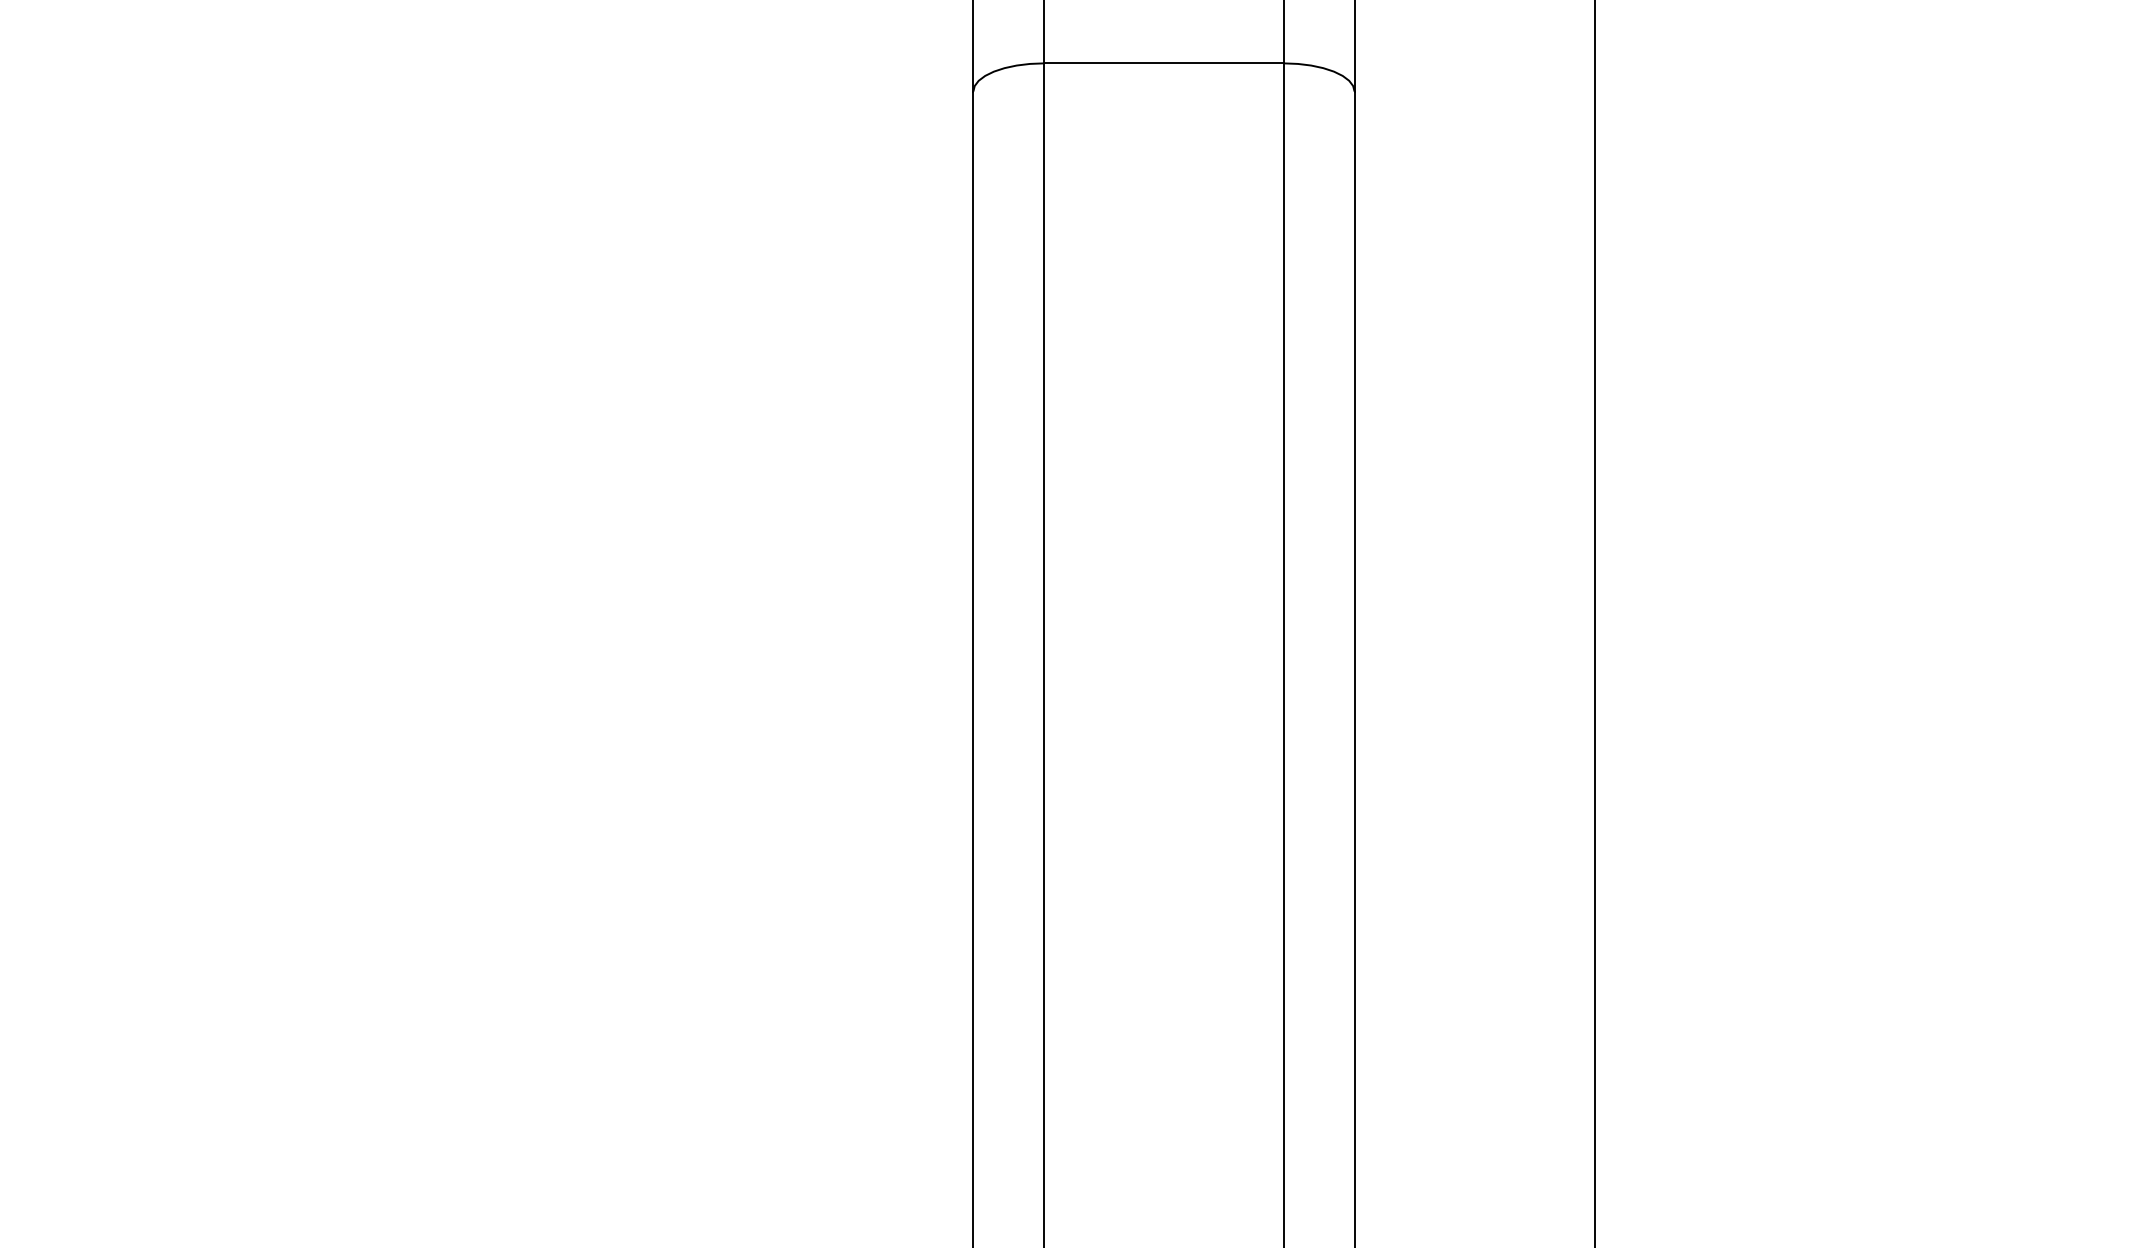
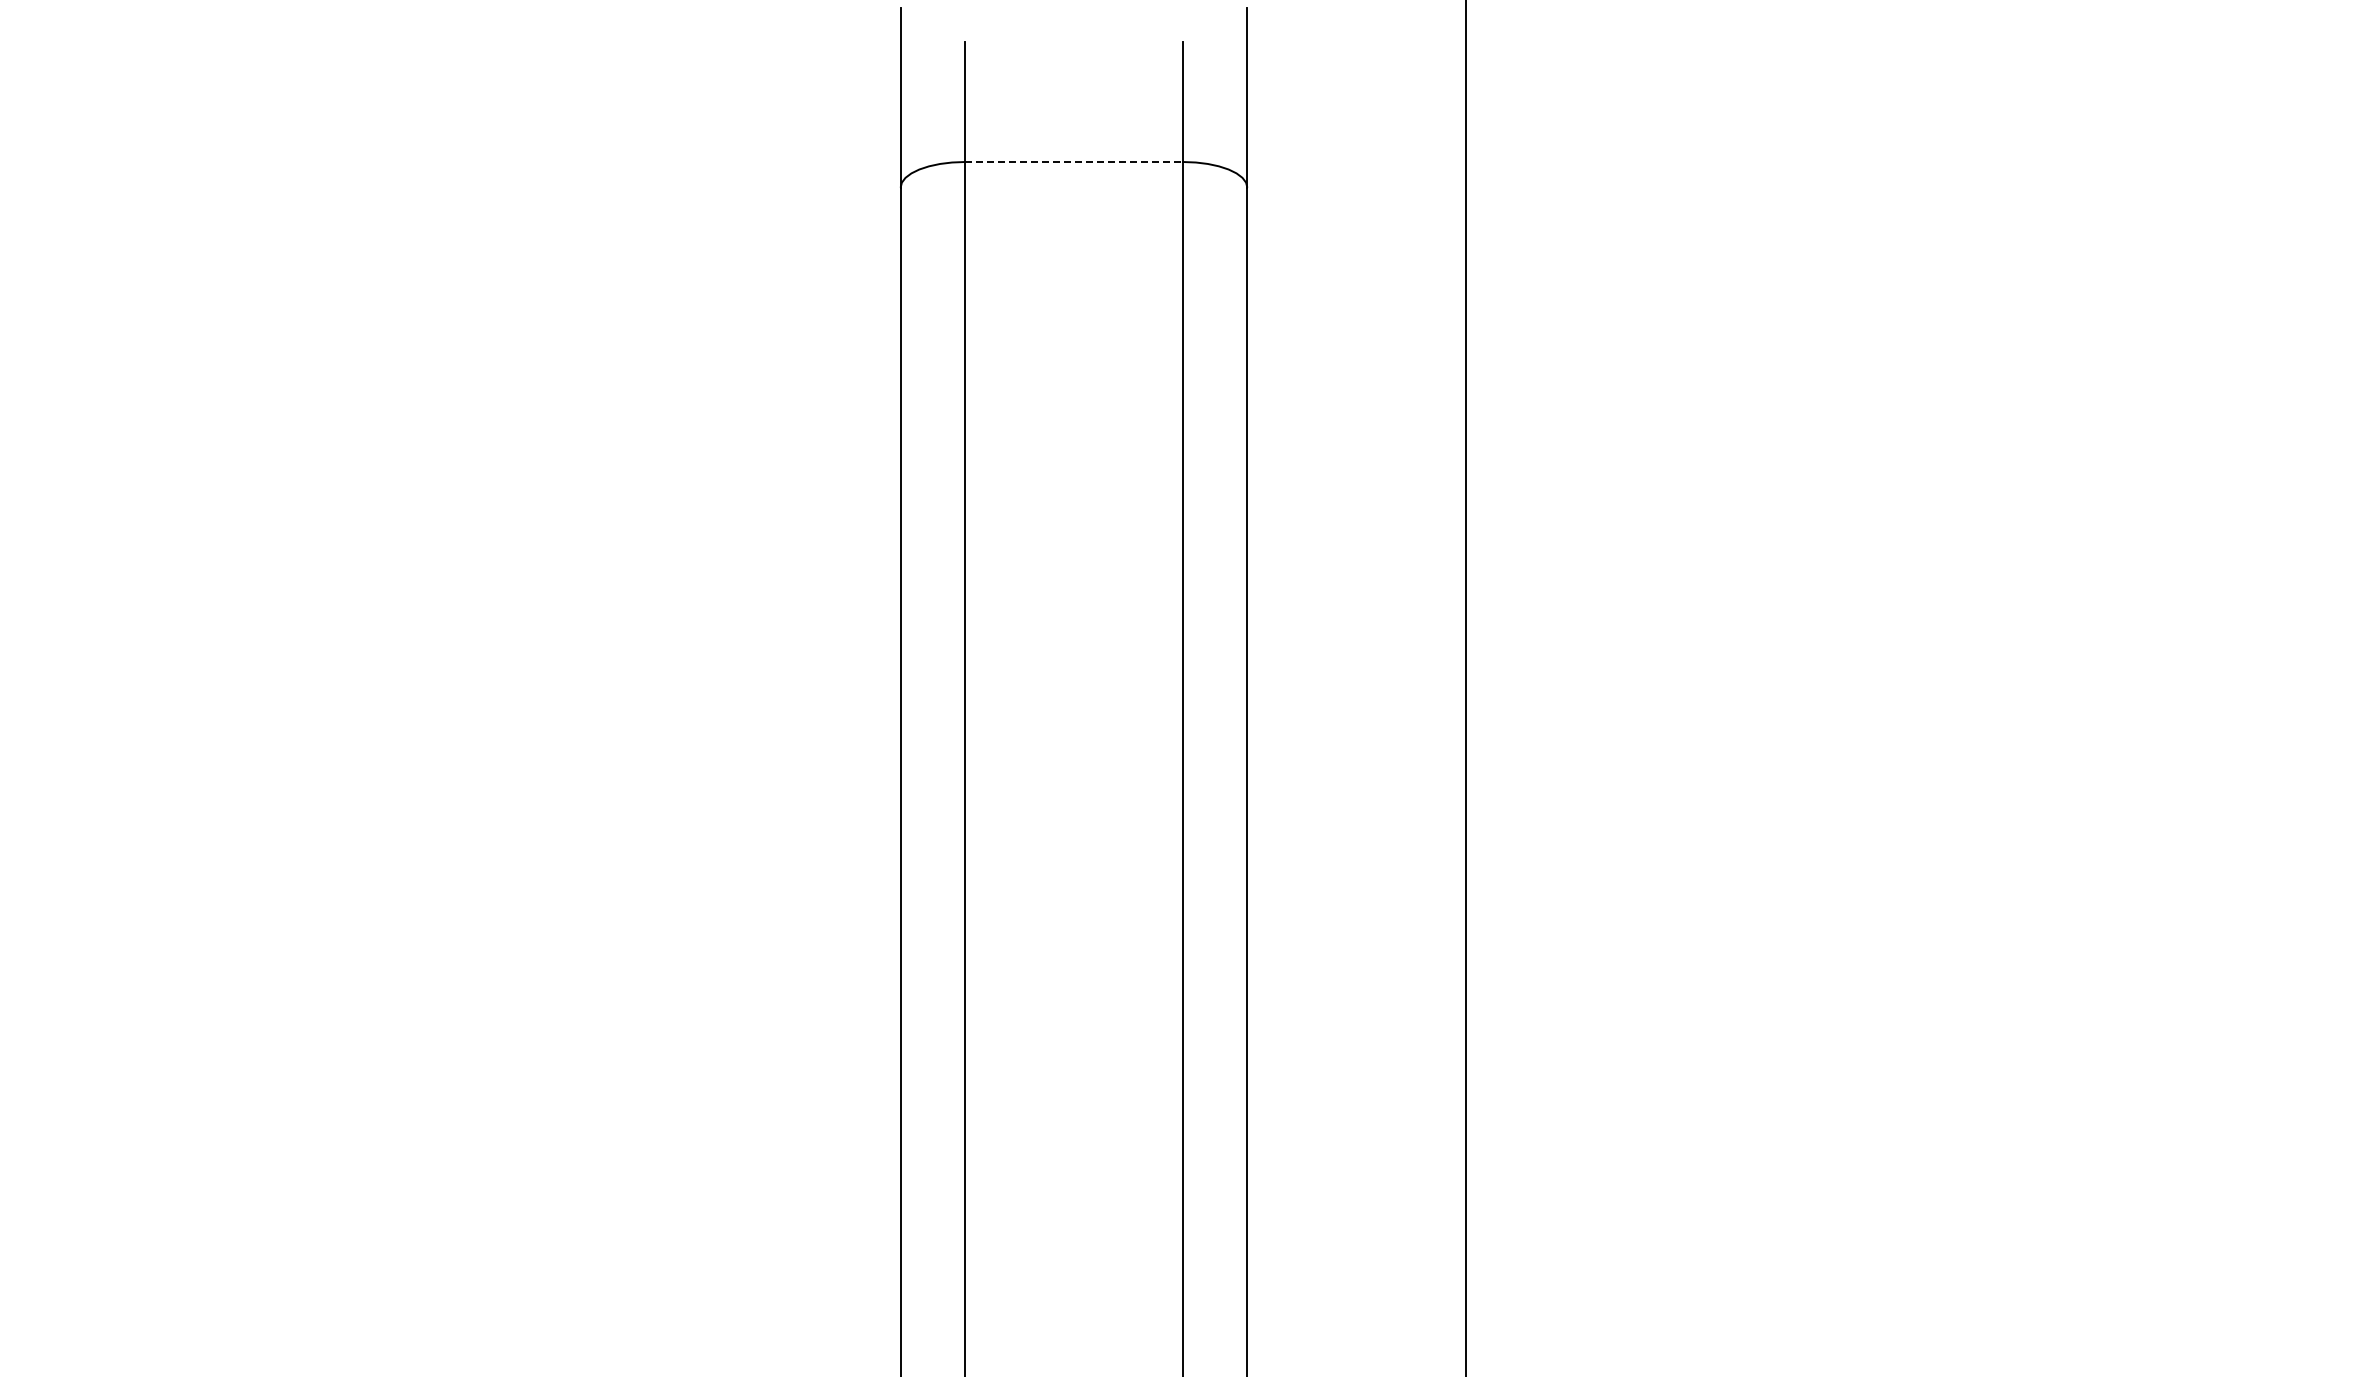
line: (1164, 63) -> (1074, 162), solid -> dashed

